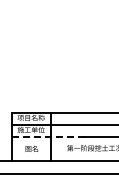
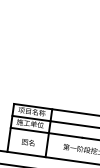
line: (48, 136) -> (46, 132), dashed -> solid

